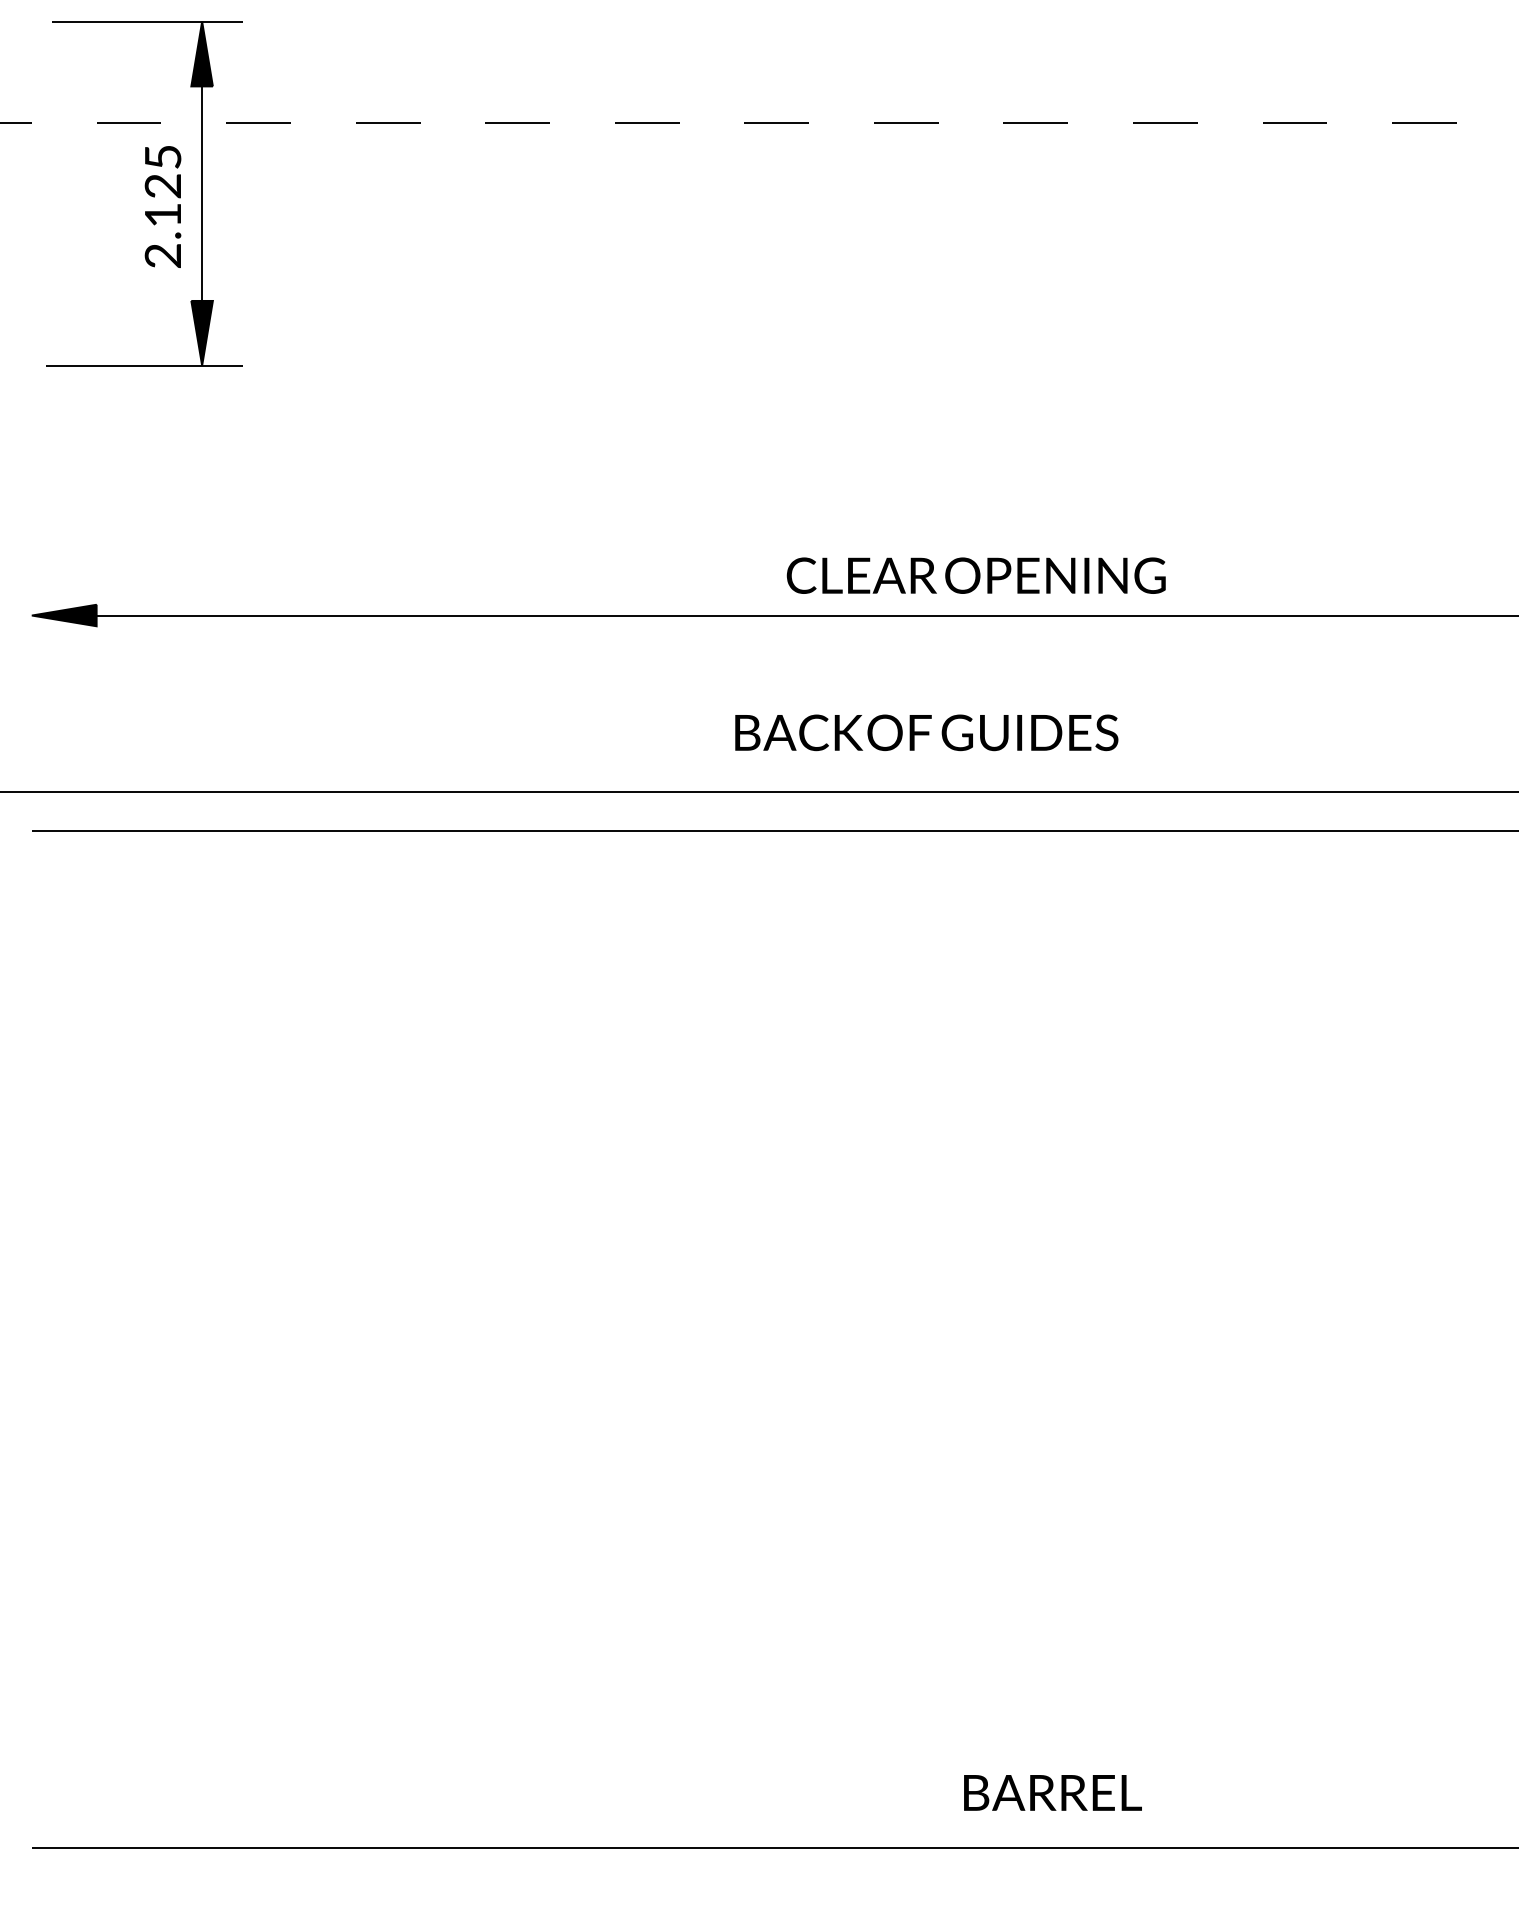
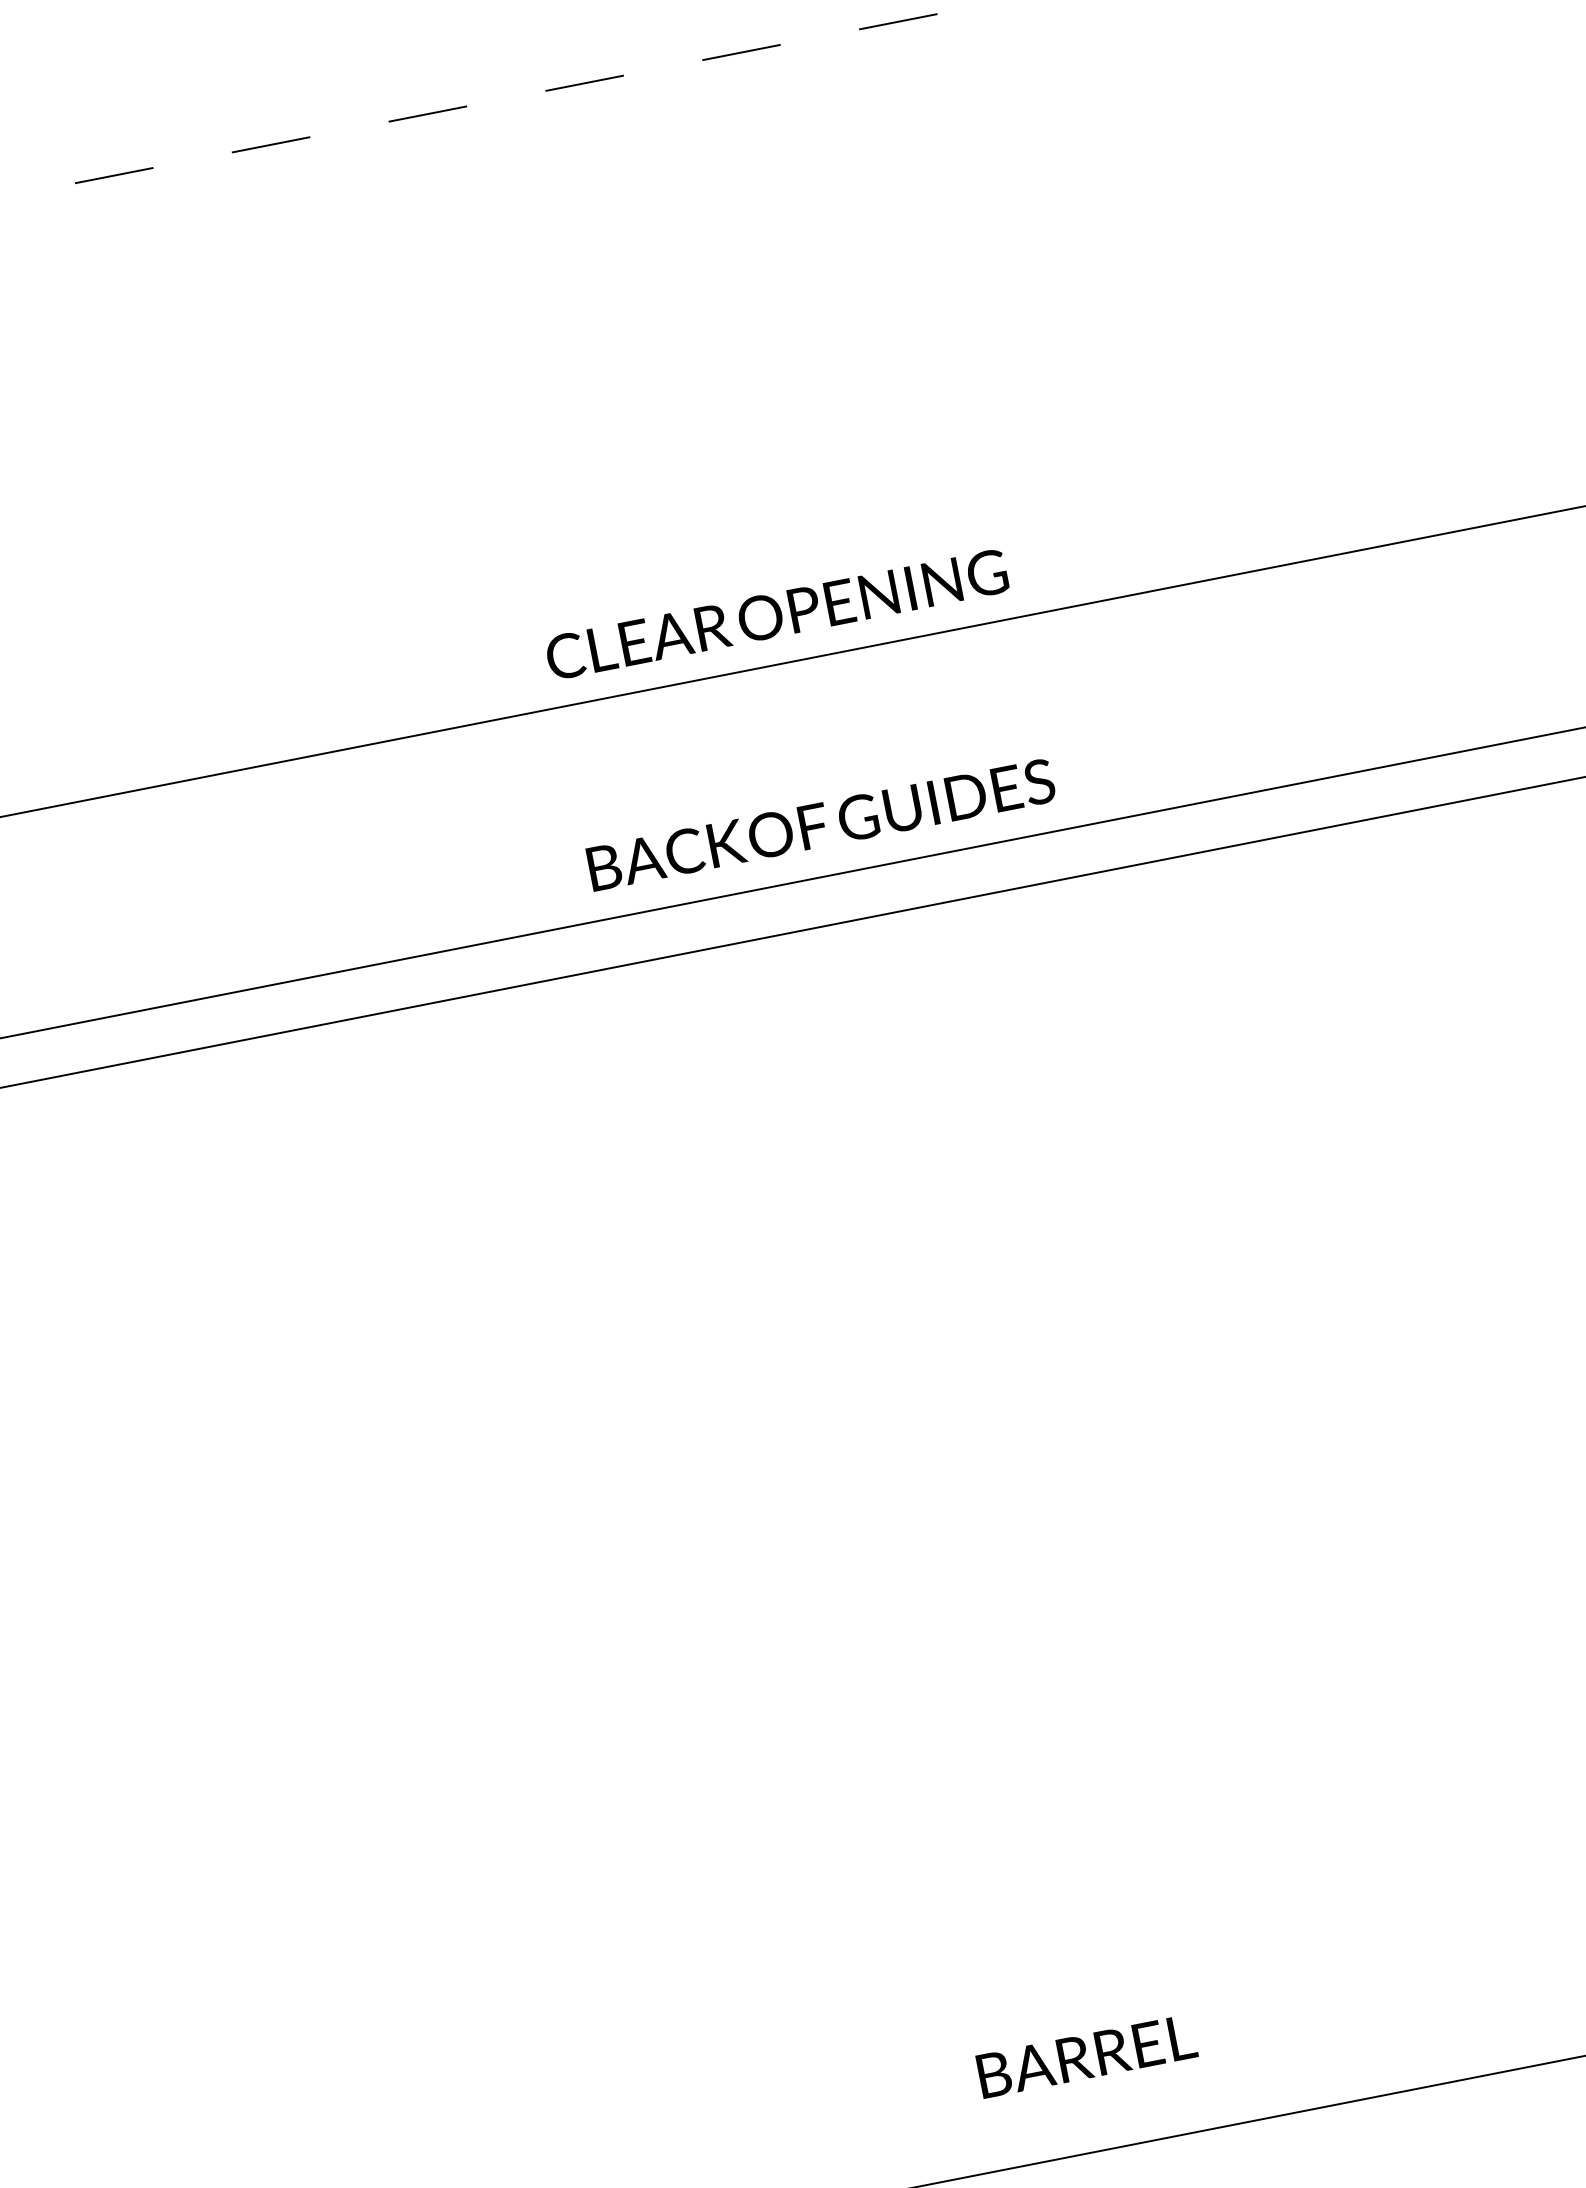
text: (926, 732) -> (820, 824), moved
text: (1052, 1792) -> (1086, 2055), moved

